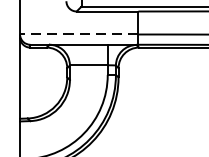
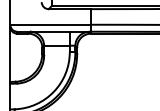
line: (77, 34) -> (49, 24), dashed -> solid

